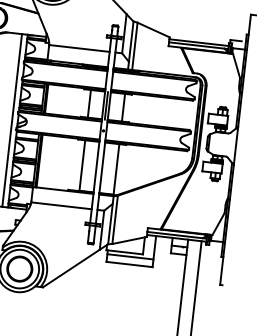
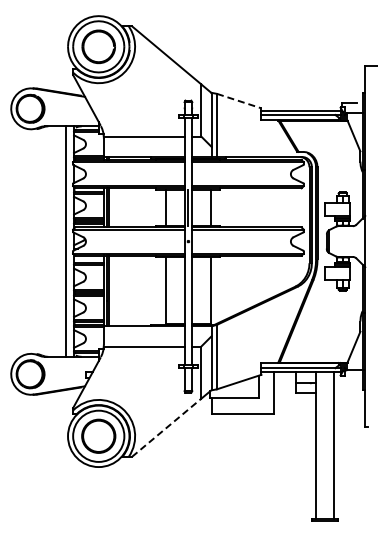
line: (153, 30) -> (239, 101), solid -> dashed
line: (130, 256) -> (242, 403), removed
line: (72, 268) -> (167, 427), solid -> dashed

